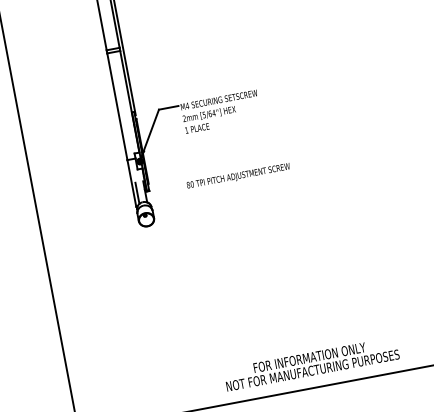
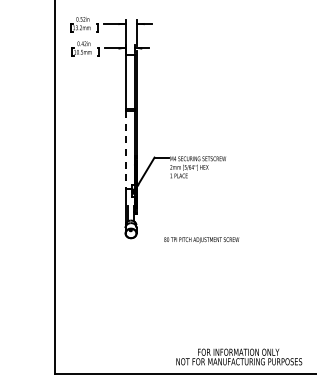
line: (117, 107) -> (125, 150), solid -> dashed
text: (238, 176) -> (201, 240), moved
text: (311, 363) -> (239, 356), moved

